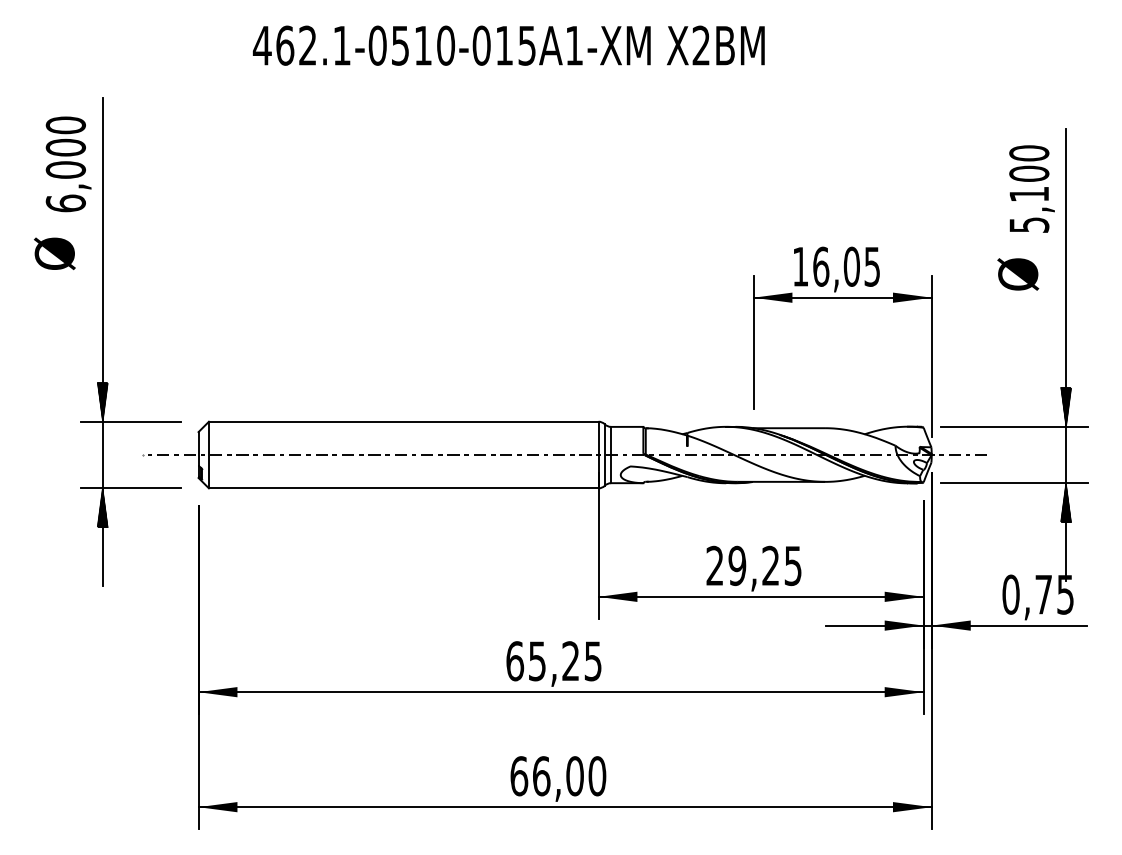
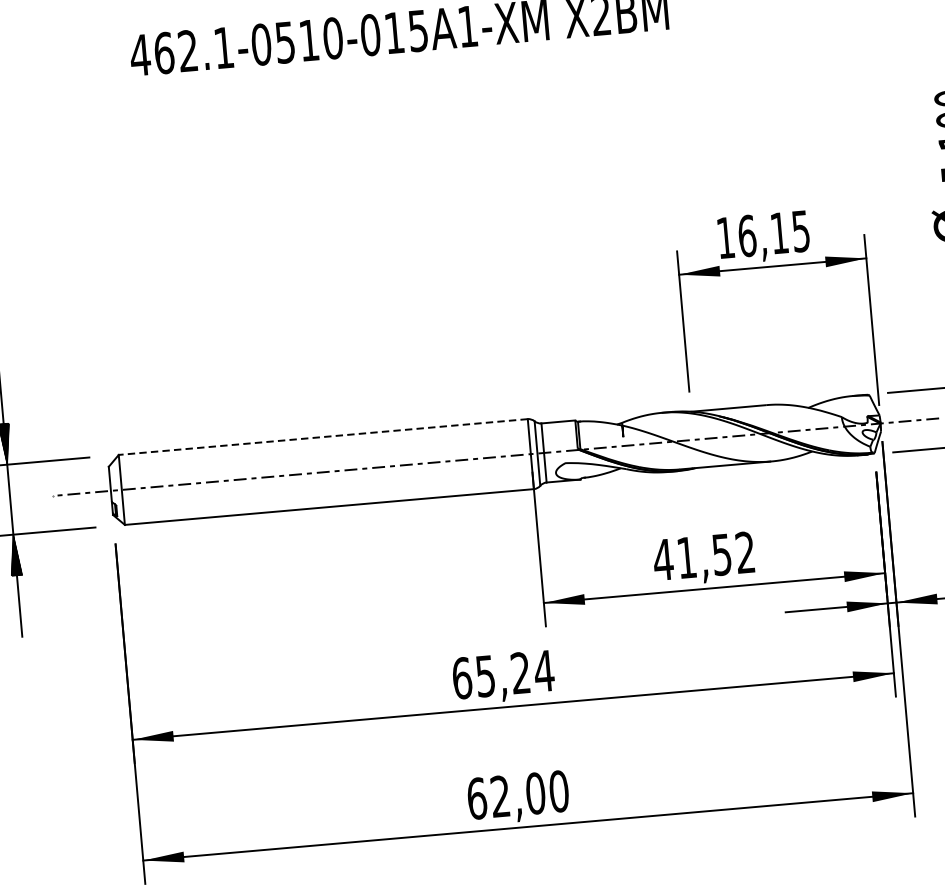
text: (851, 266) -> (779, 232), 16,05 -> 16,15
line: (403, 421) -> (322, 436), solid -> dashed
text: (753, 565) -> (703, 555), 29,25 -> 41,52
text: (592, 661) -> (543, 671), 65,25 -> 65,24
text: (541, 776) -> (500, 796), 66,00 -> 62,00

